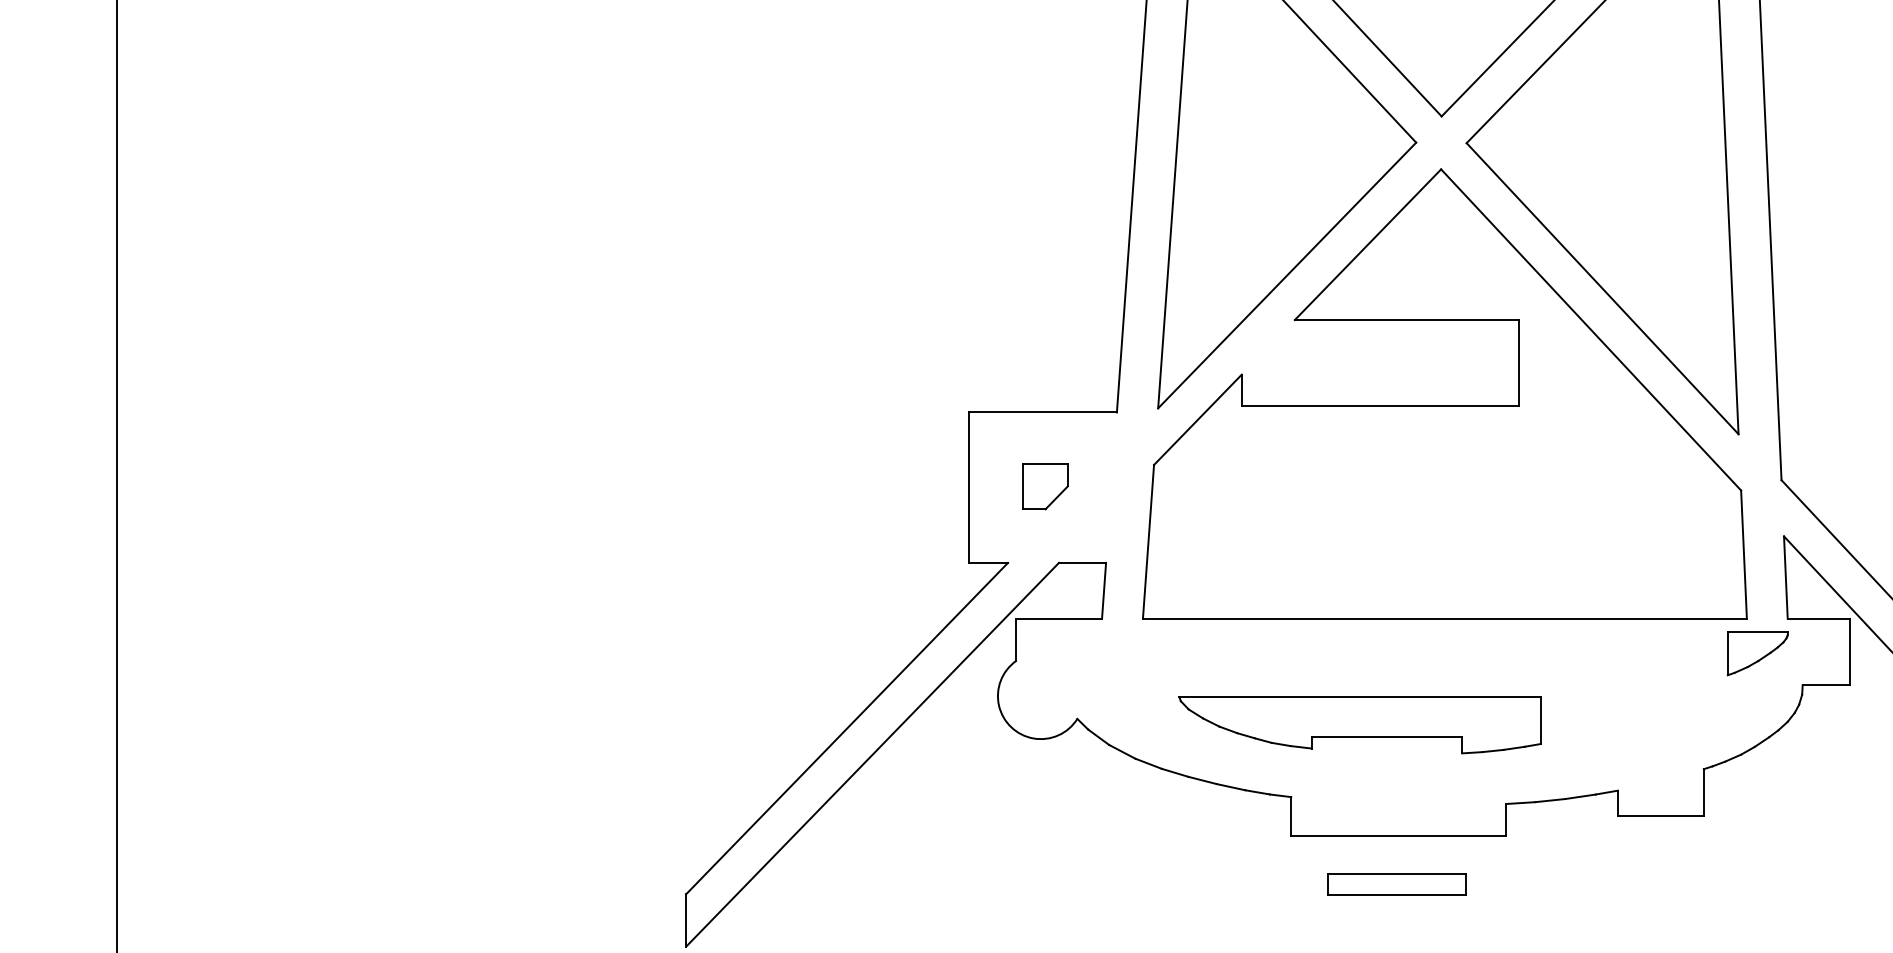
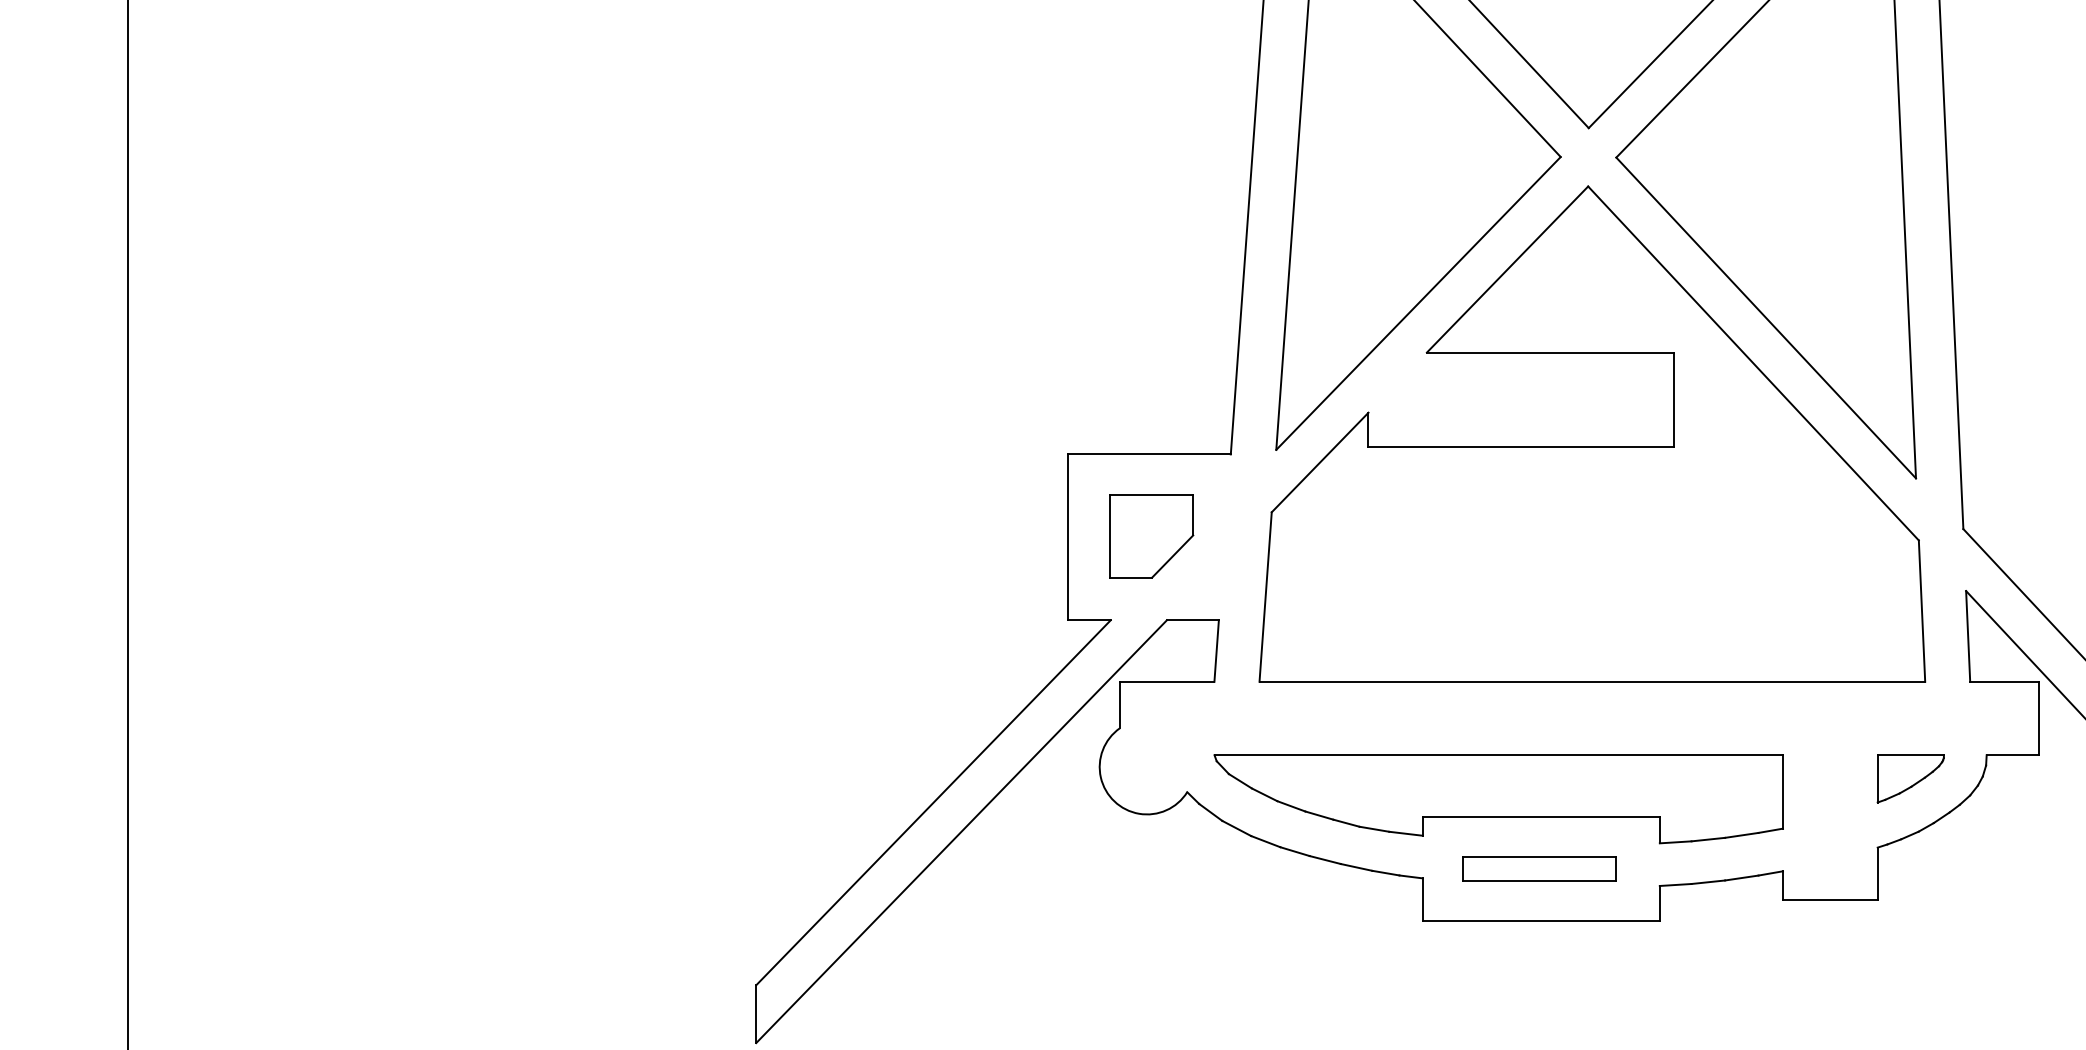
part: (1045, 486) -> (1152, 536), size x1.67
part: (1757, 653) -> (1910, 778), moved
part: (1359, 725) -> (1498, 799), size x1.43
part: (1396, 884) -> (1538, 868), moved

